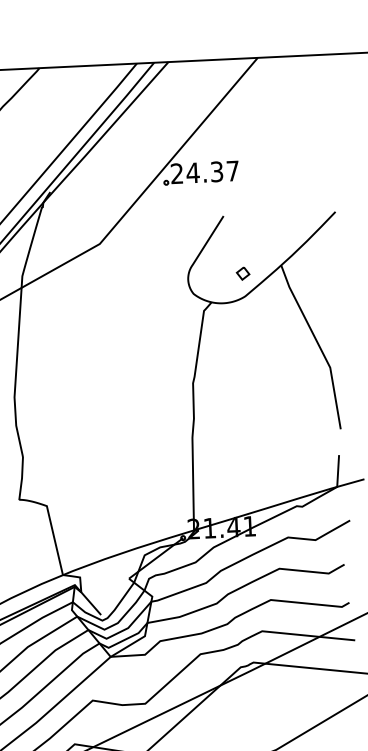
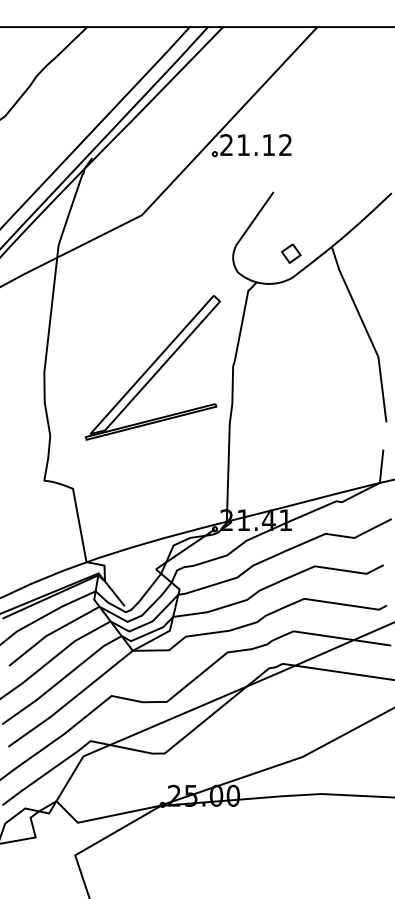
text: (211, 172) -> (263, 145), 24.37 -> 21.12
part: (243, 273) -> (291, 253), size x1.43
part: (117, 387) -> (153, 367), added

